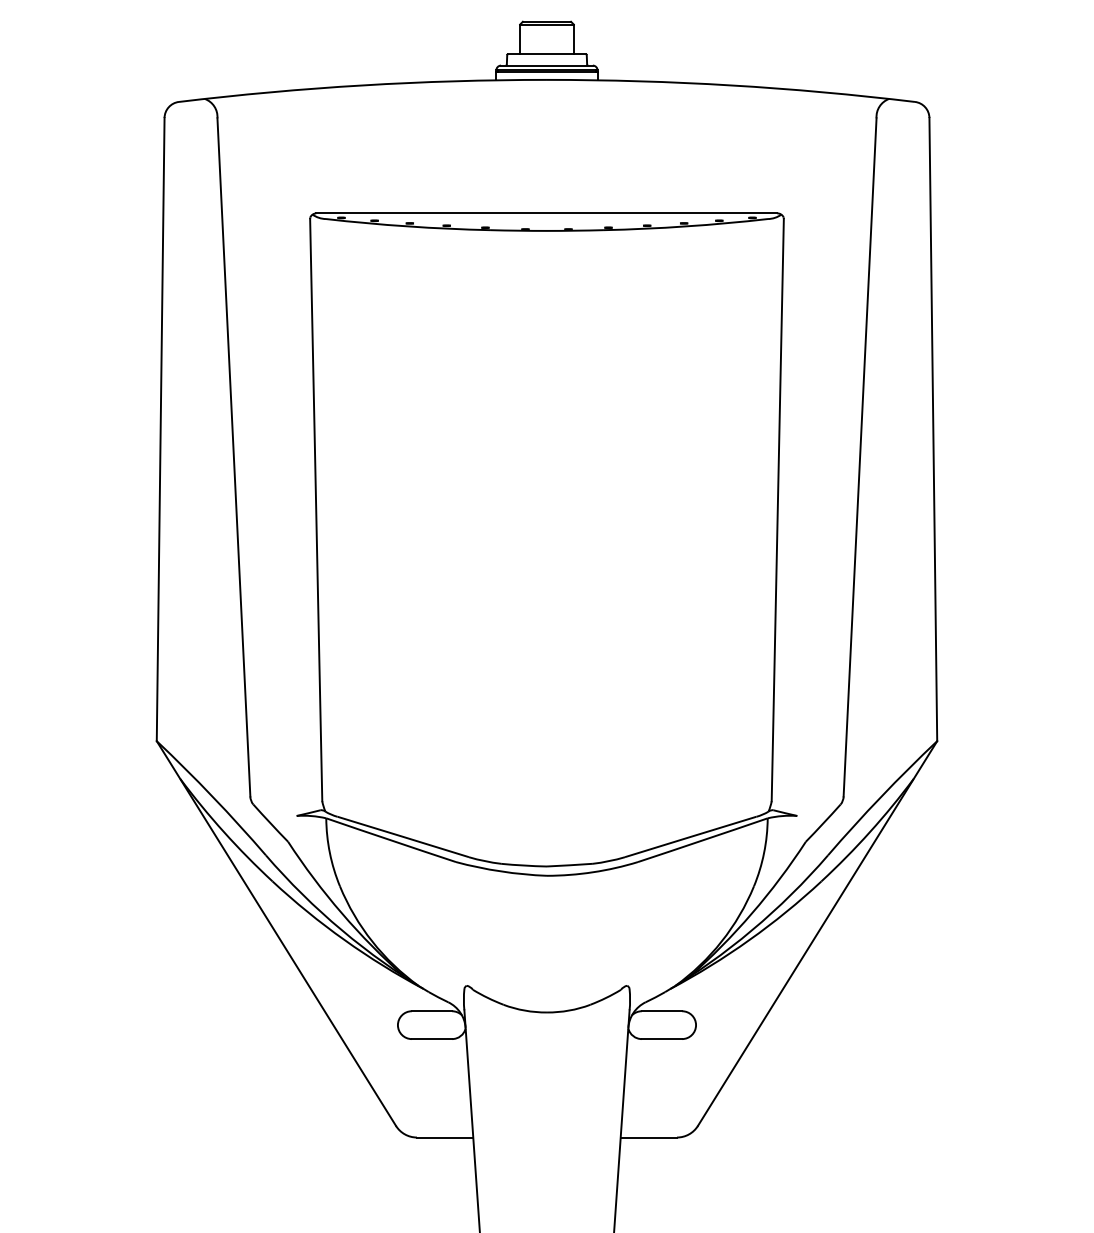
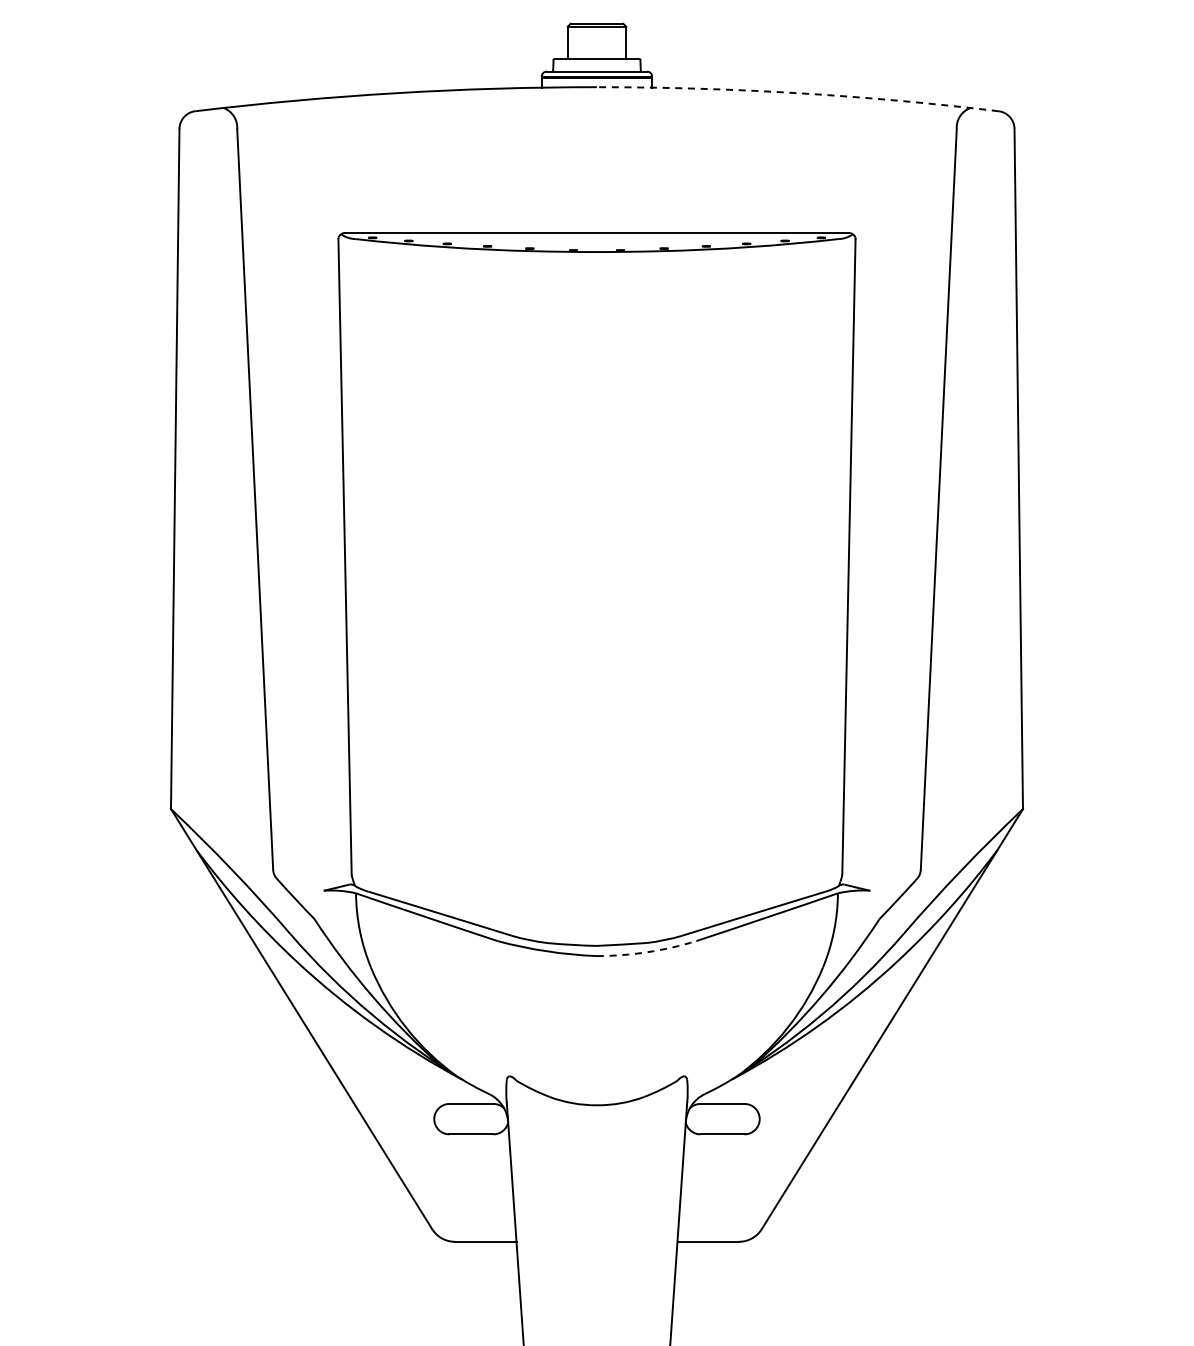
arc: (731, 85) -> (798, 93), solid -> dashed
arc: (593, 872) -> (647, 952), solid -> dashed

